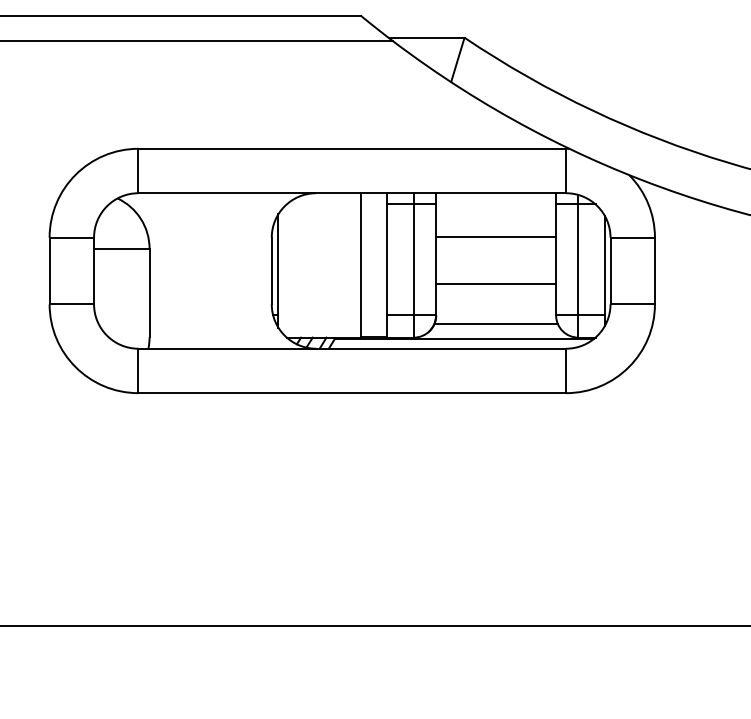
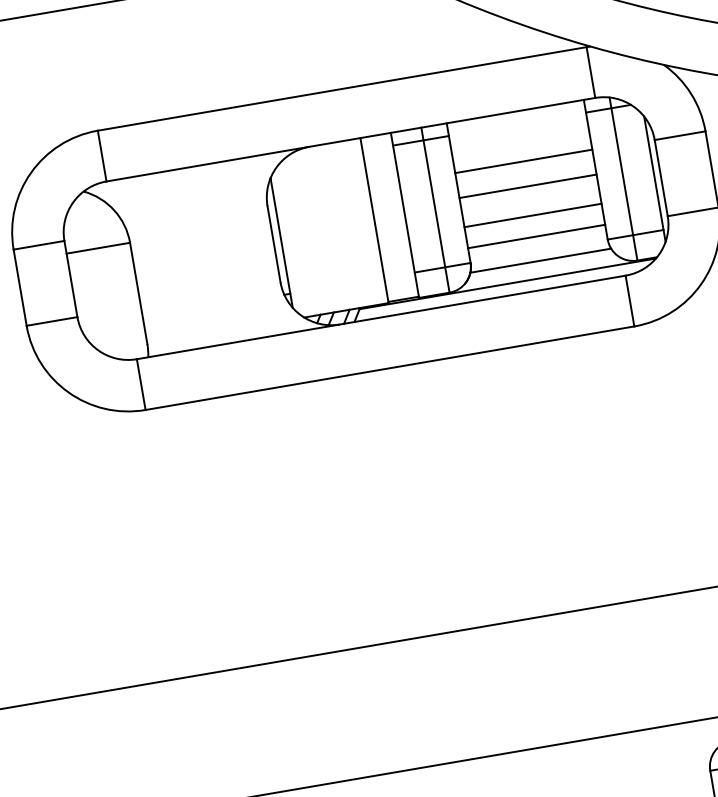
line: (496, 258) -> (528, 186), added
line: (496, 302) -> (537, 236), added

